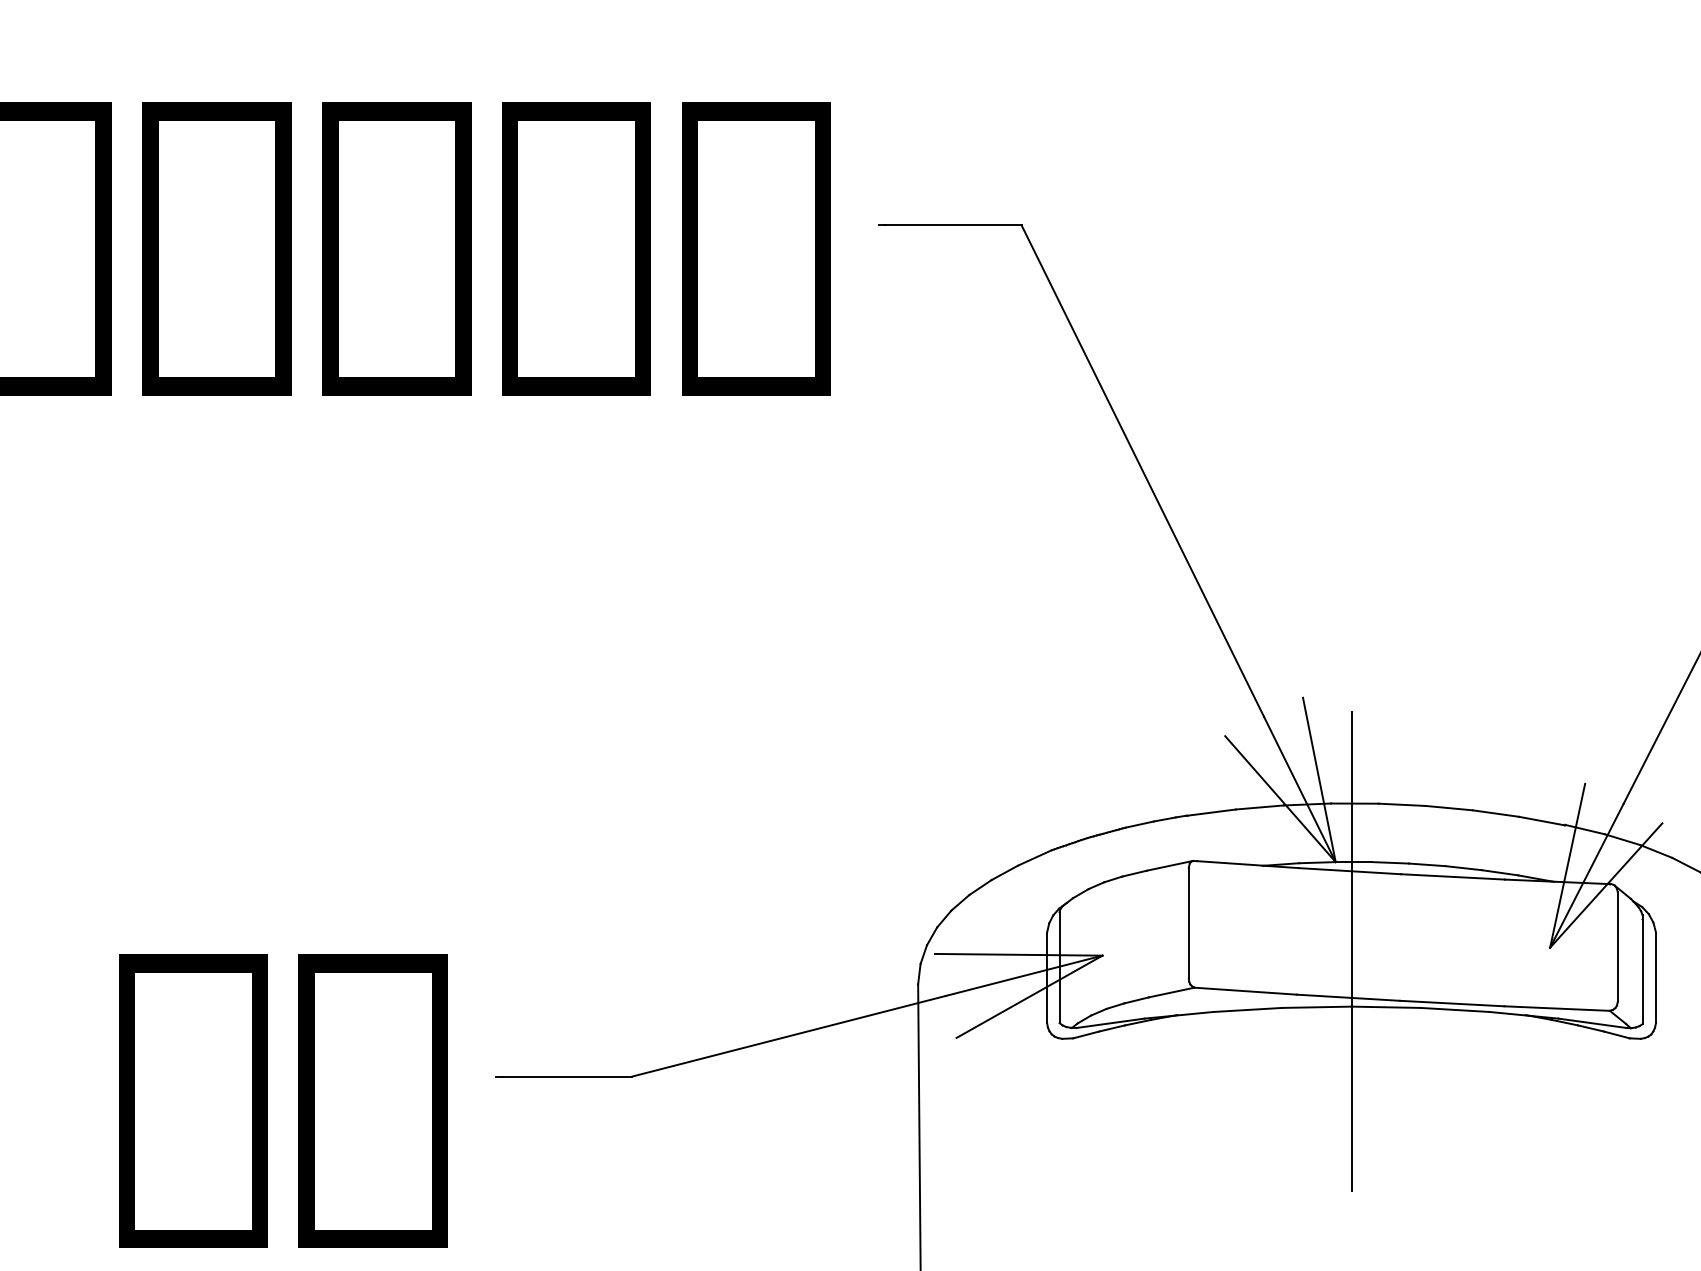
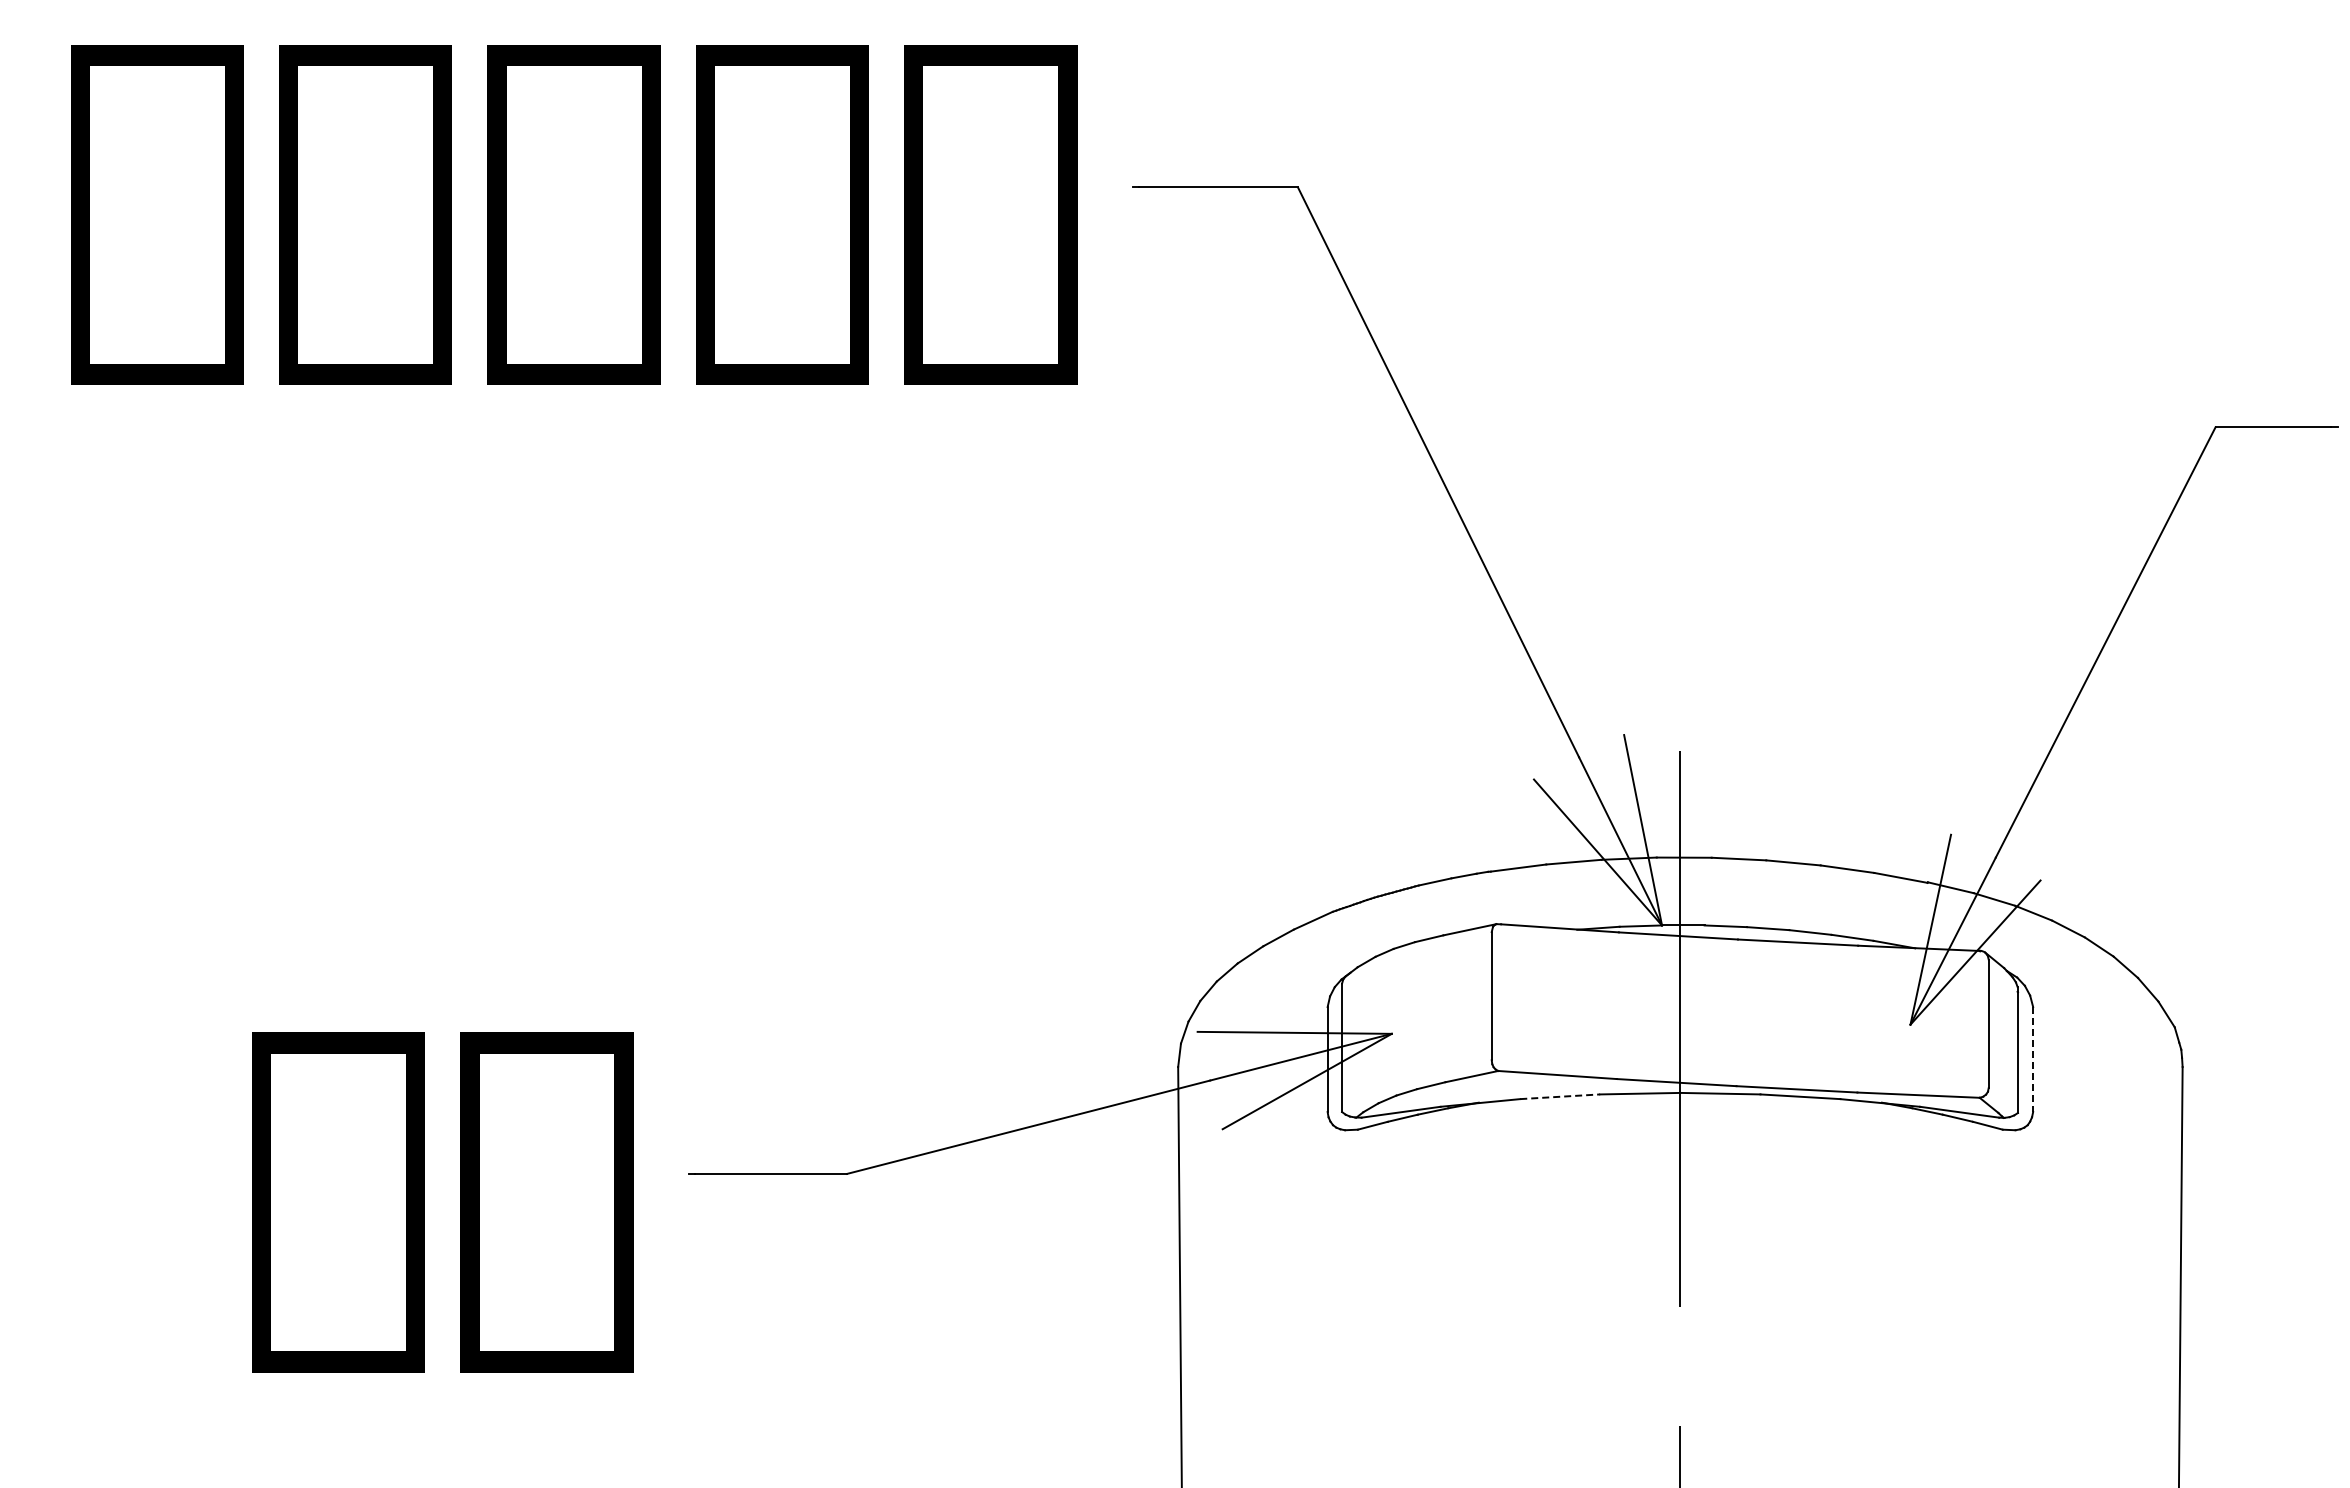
line: (1656, 977) -> (2033, 1059), solid -> dashed
line: (1248, 1009) -> (1560, 1096), solid -> dashed

